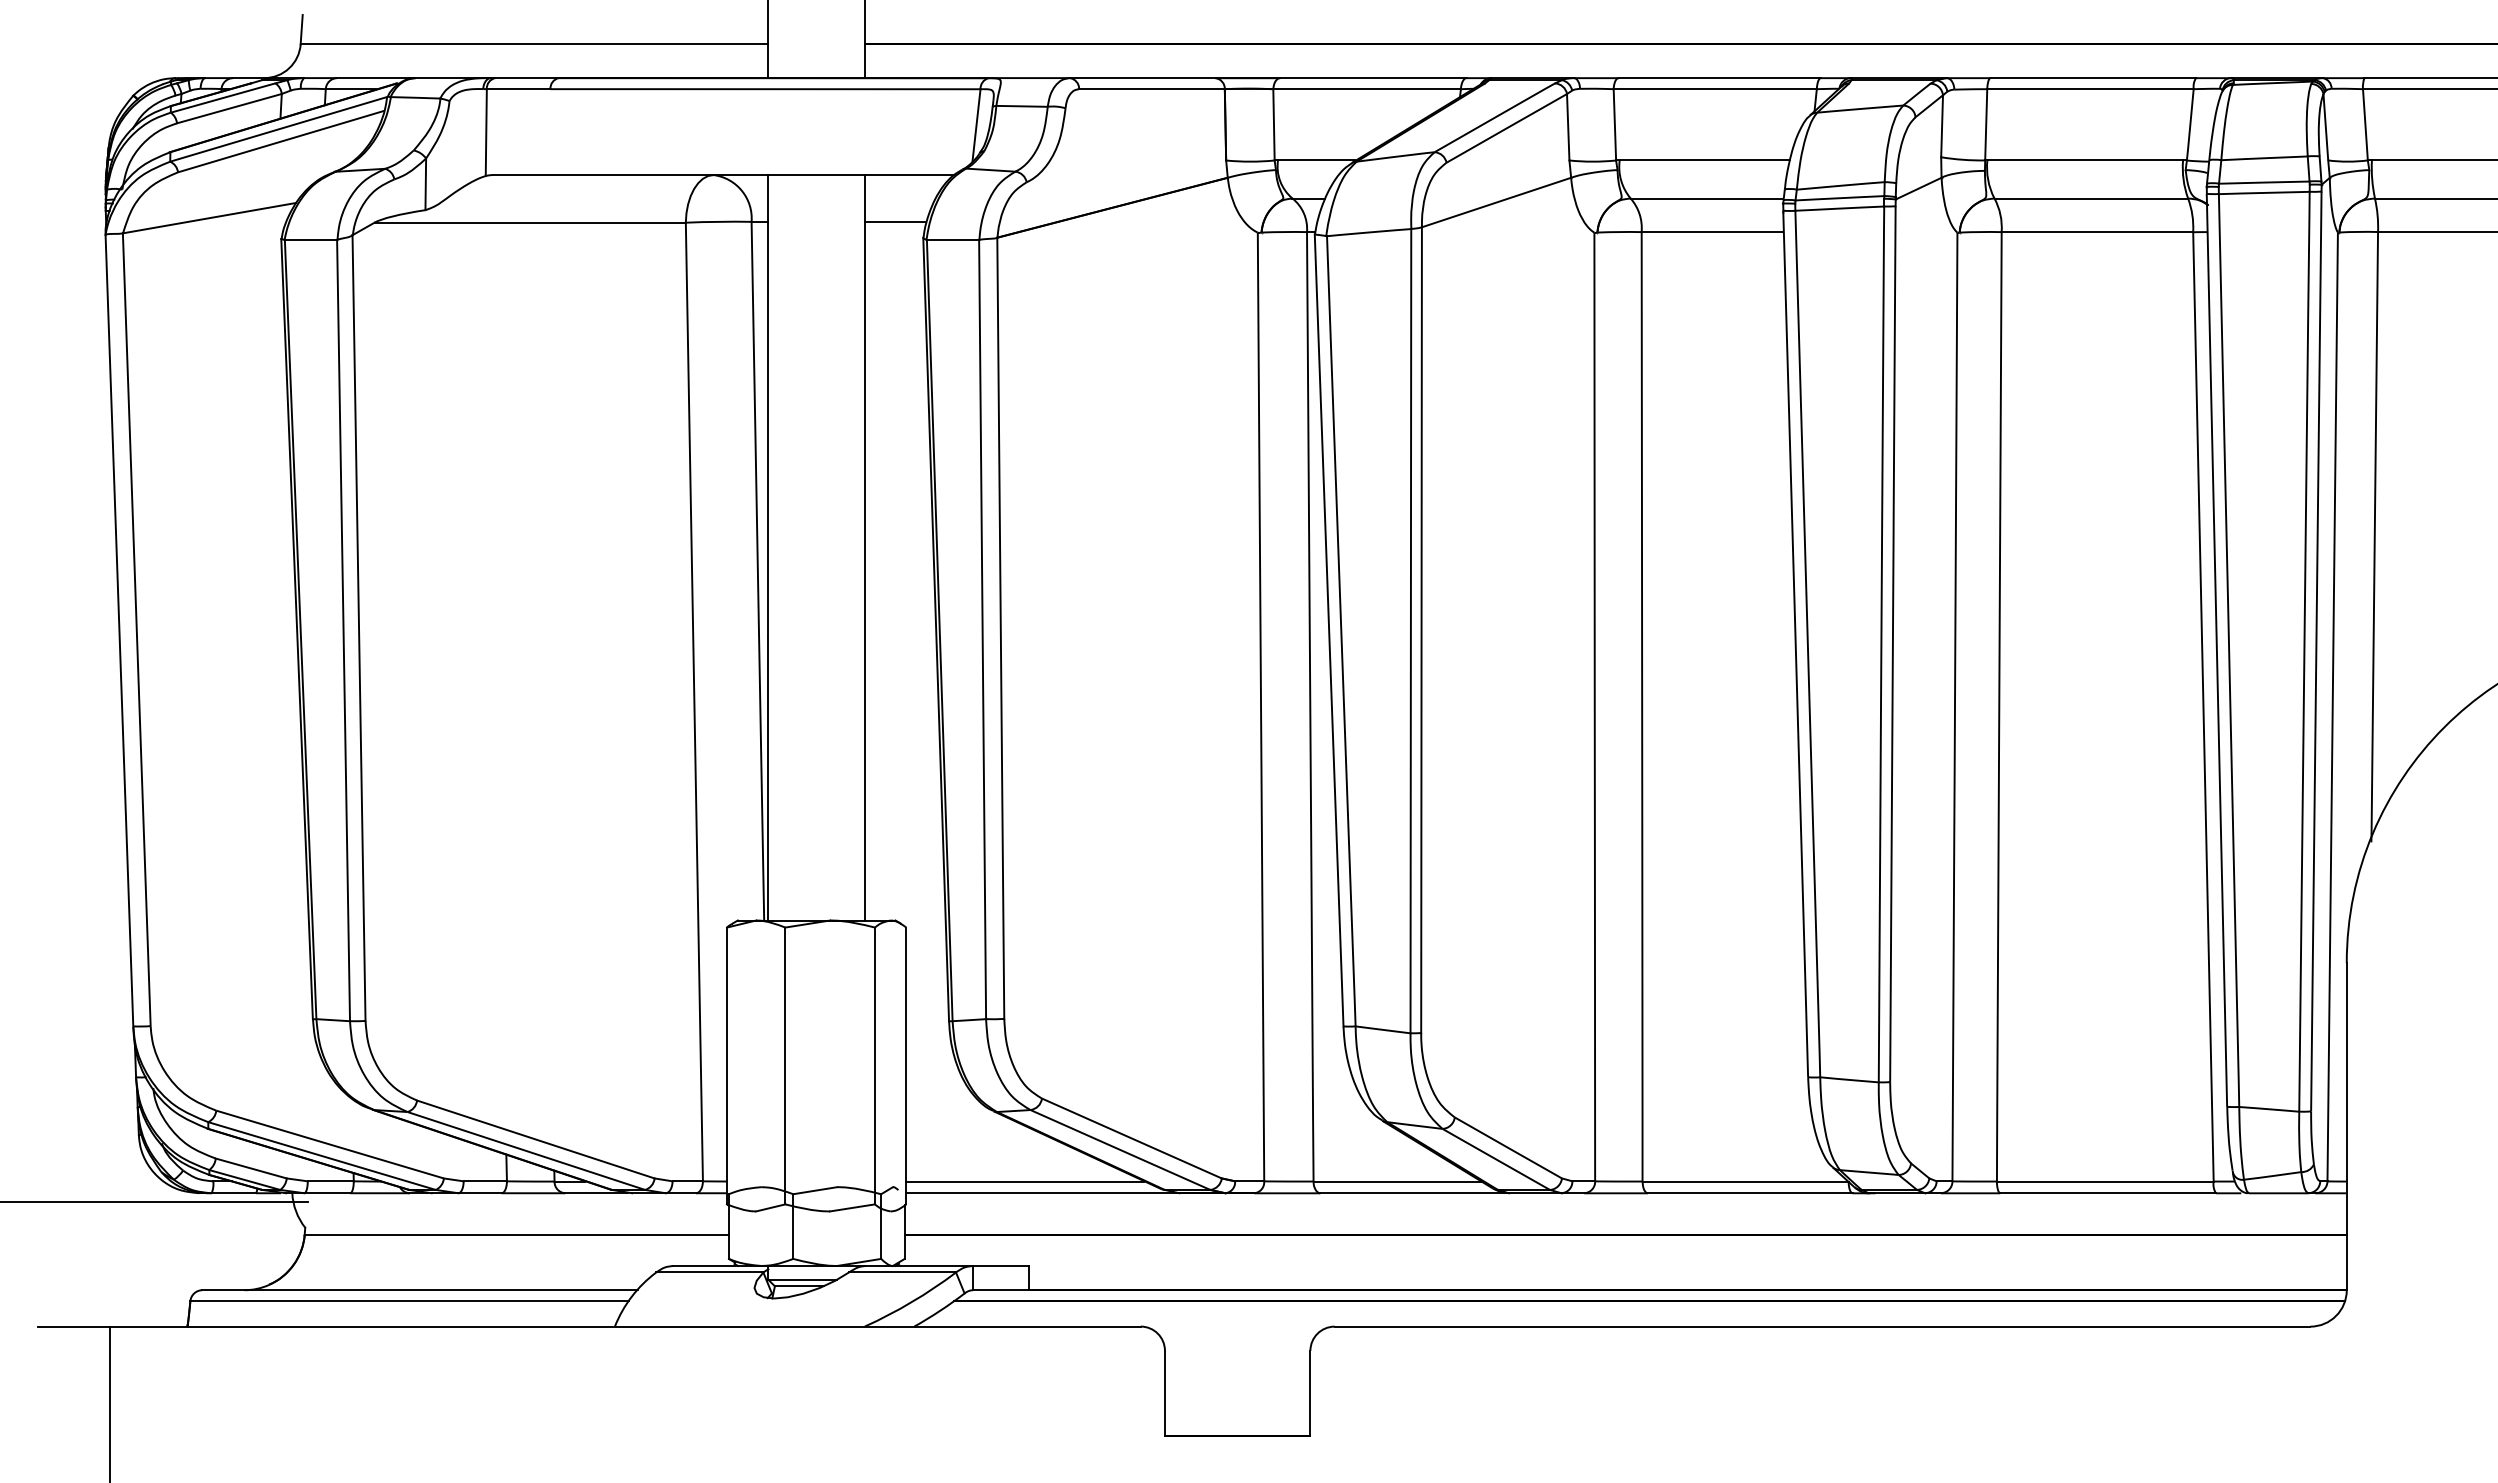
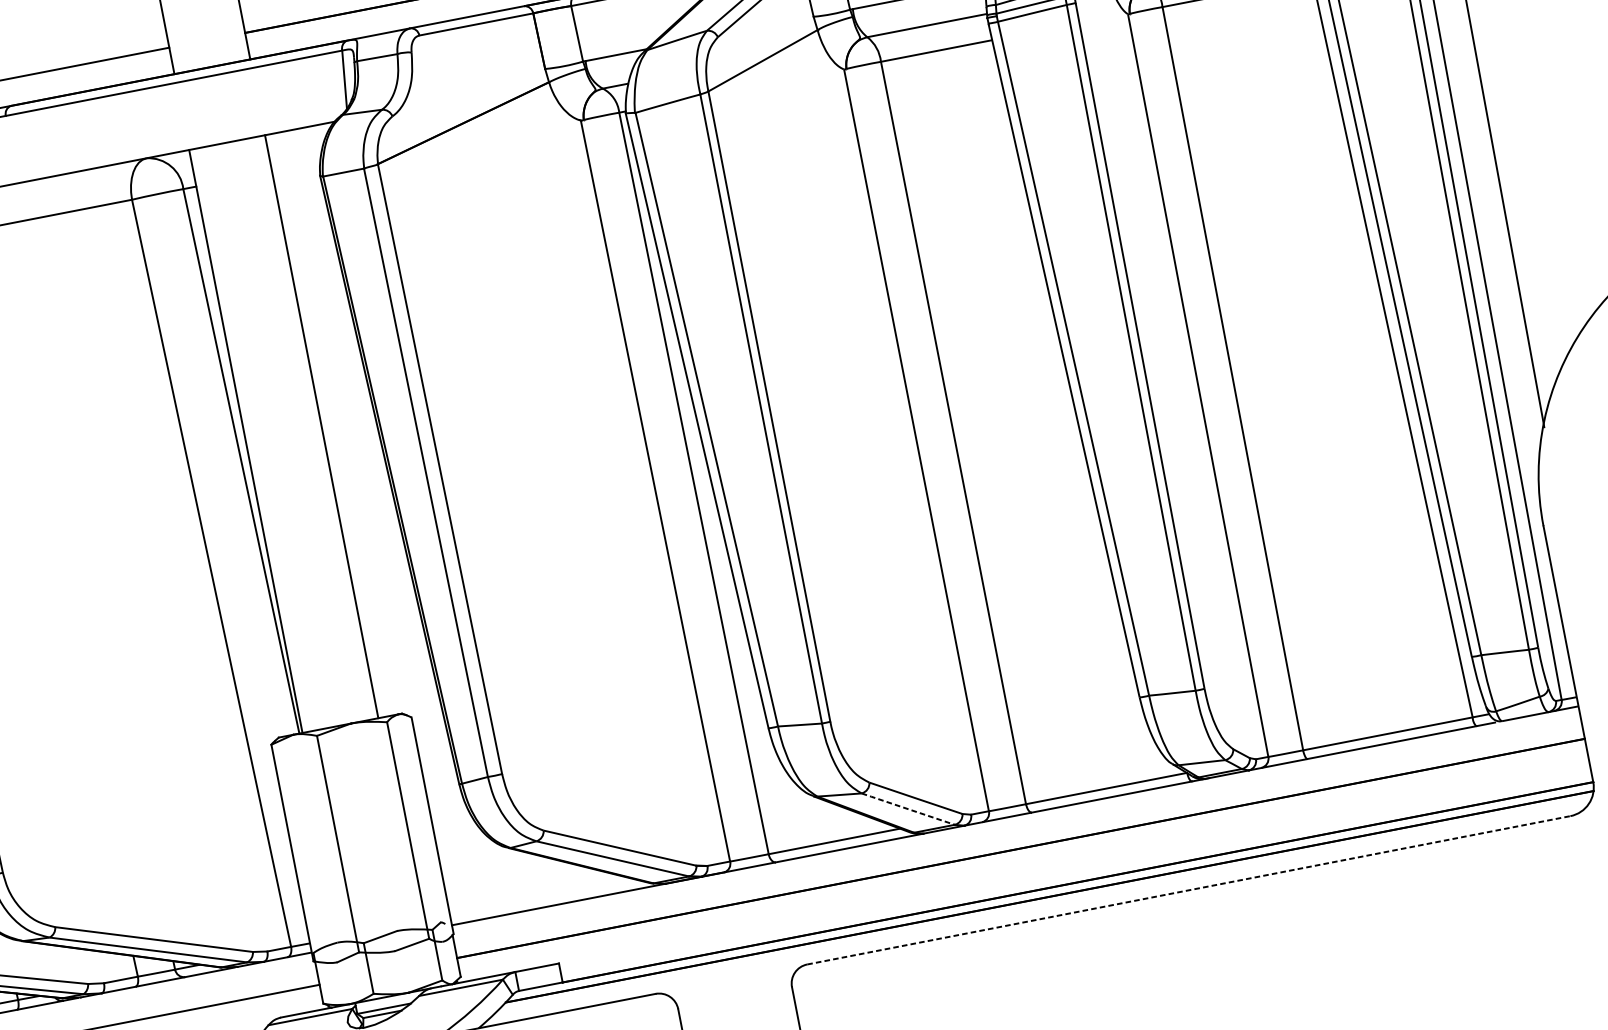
line: (895, 221) -> (295, 166), removed
line: (1496, 1159) -> (908, 809), solid -> dashed
line: (1025, 1181) -> (543, 897), removed
line: (1822, 1326) -> (1188, 890), solid -> dashed

